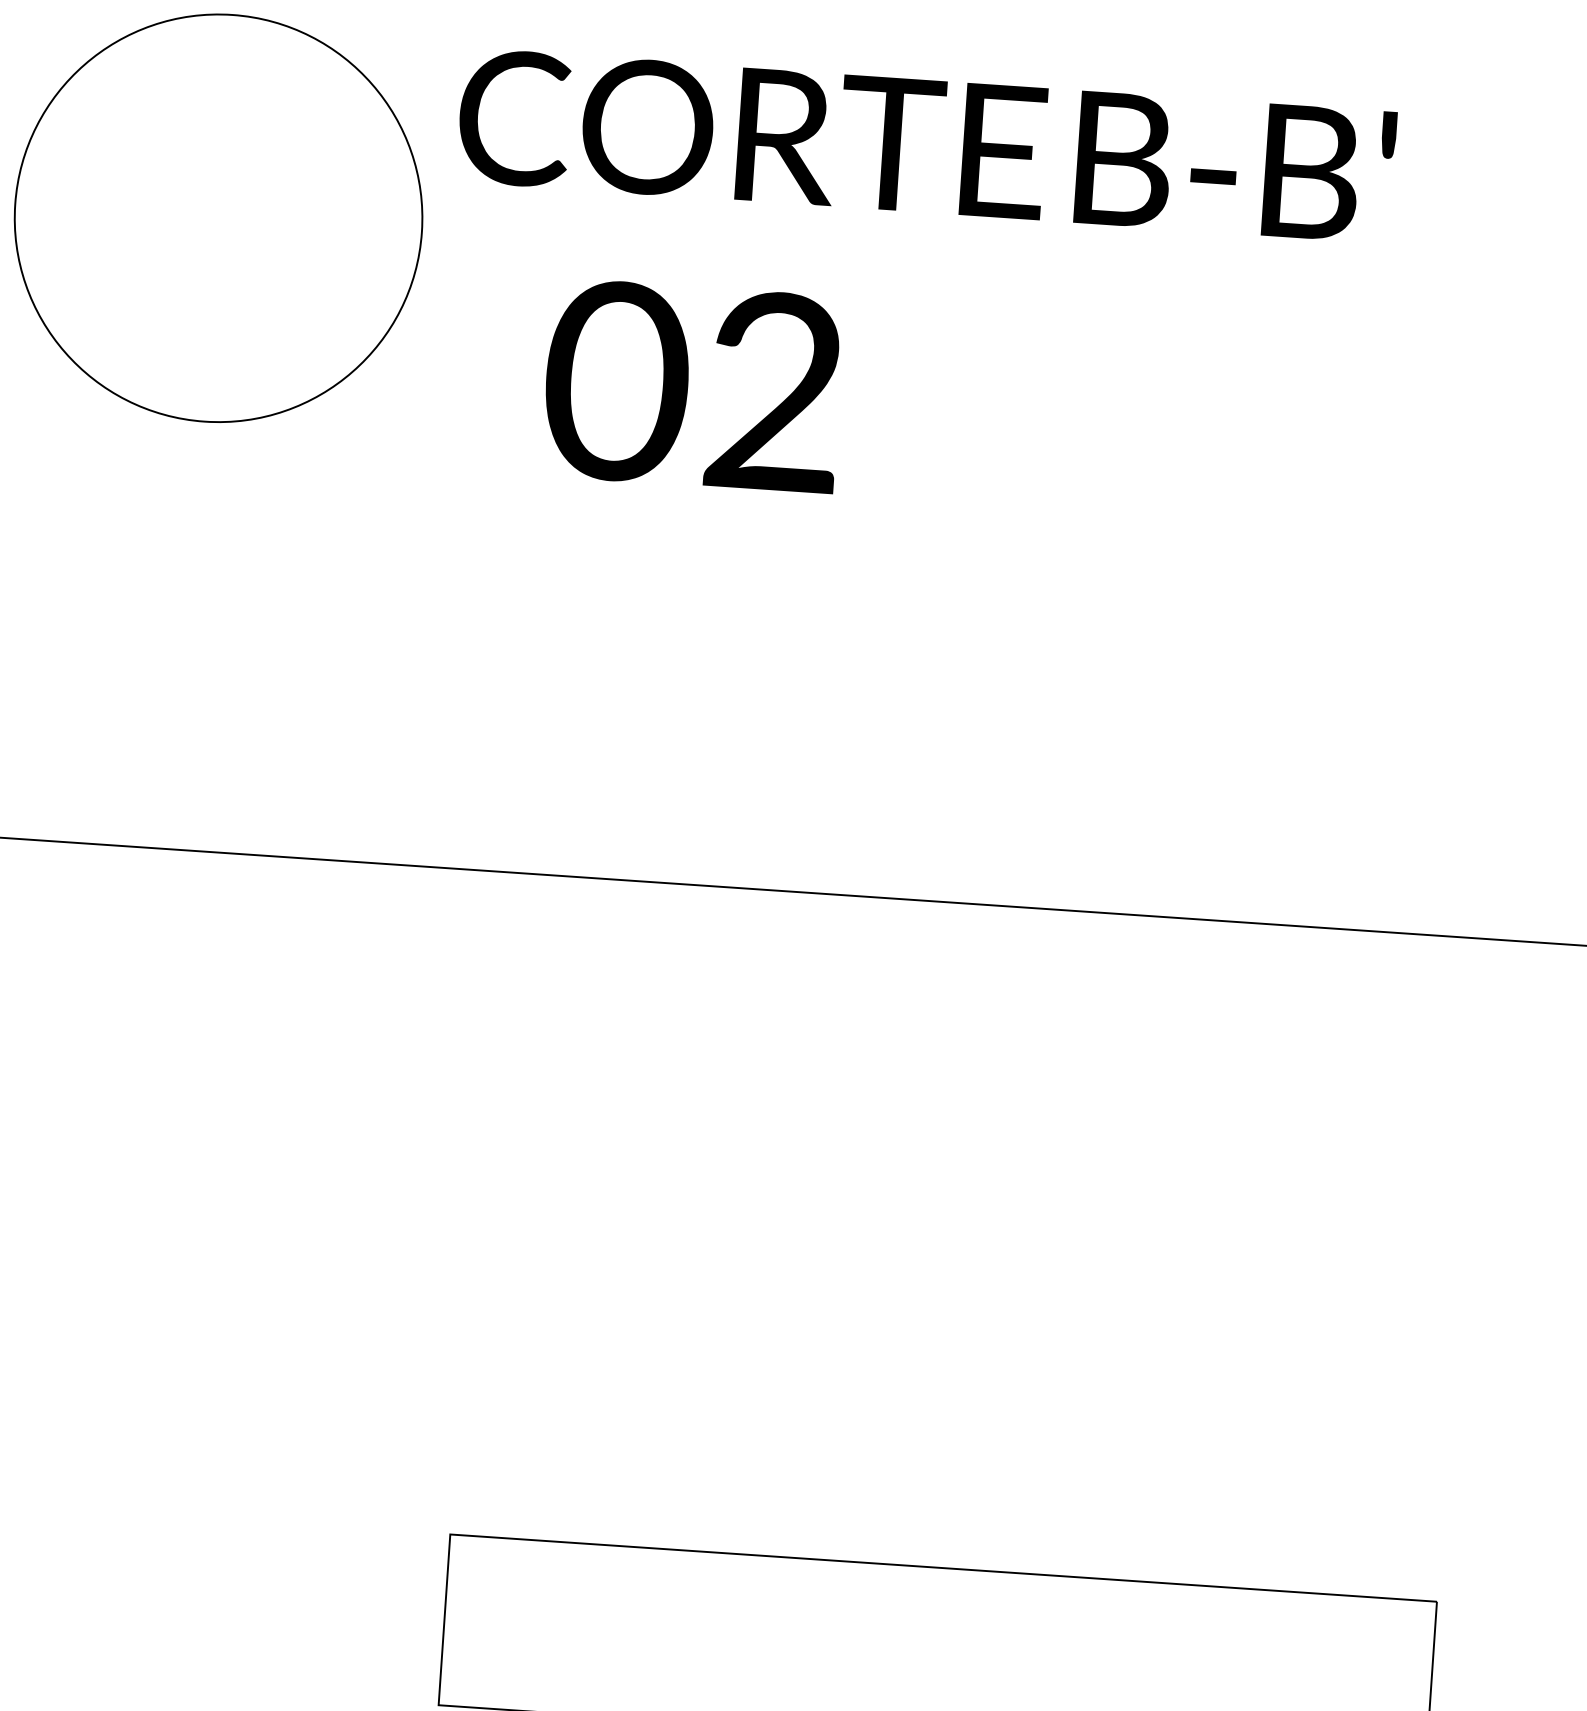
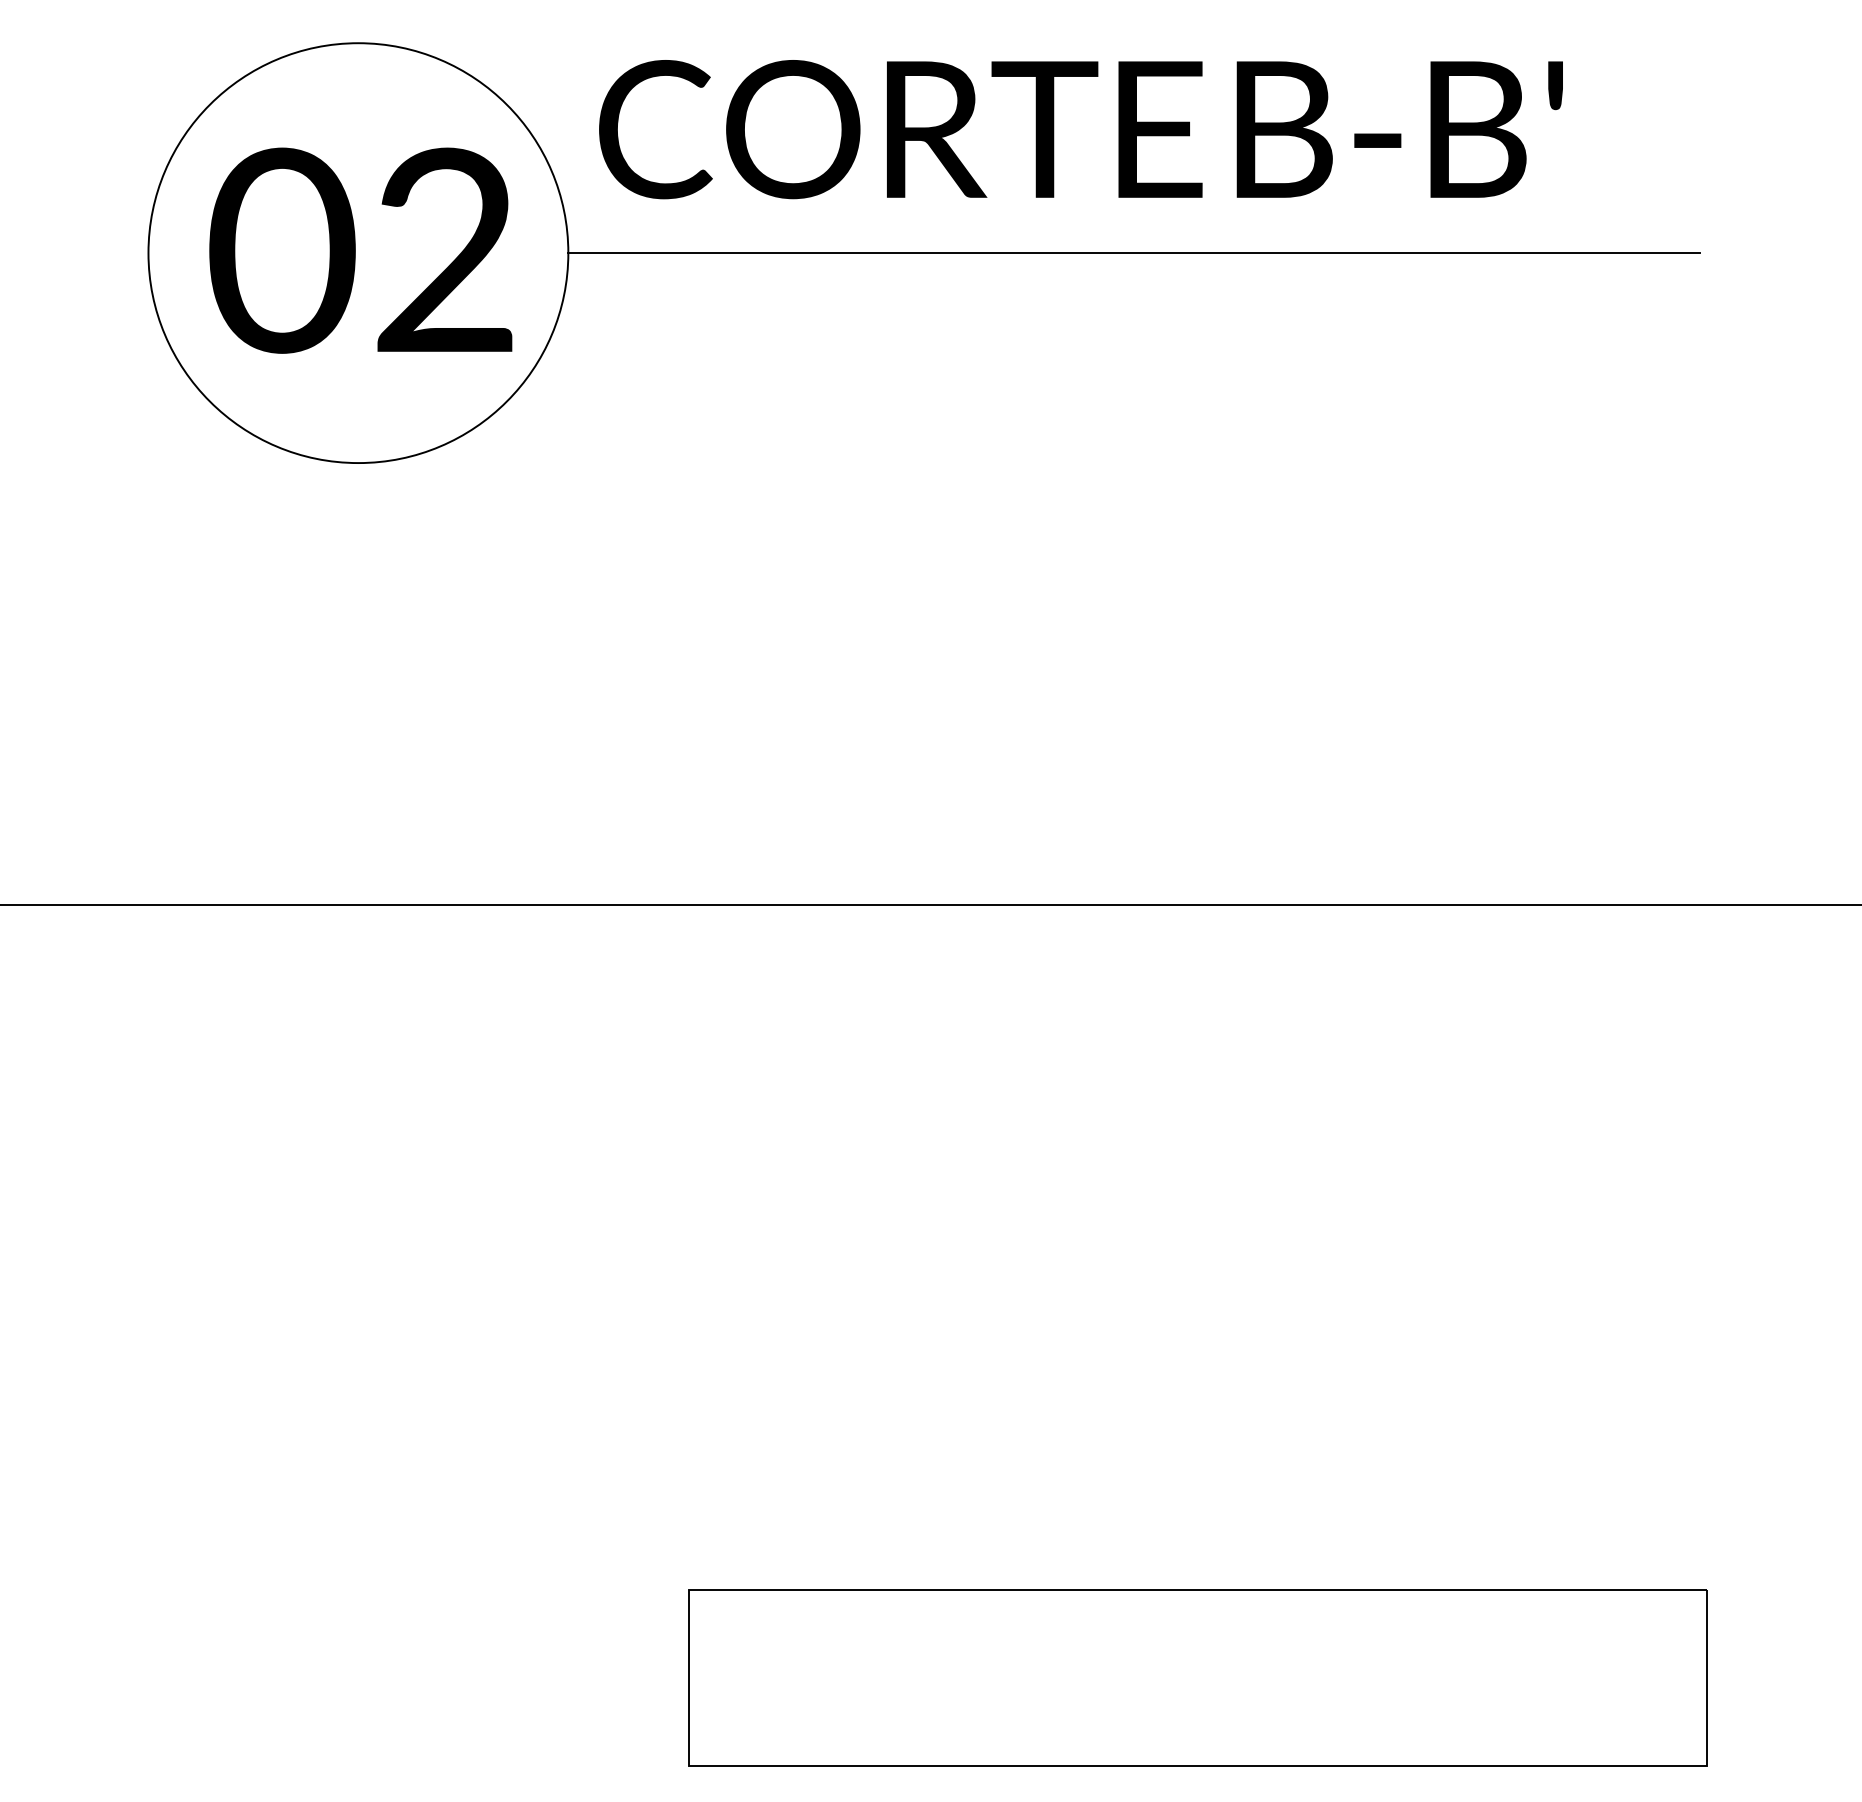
line: (969, 269) -> (1133, 253), added
text: (692, 386) -> (360, 250), moved

